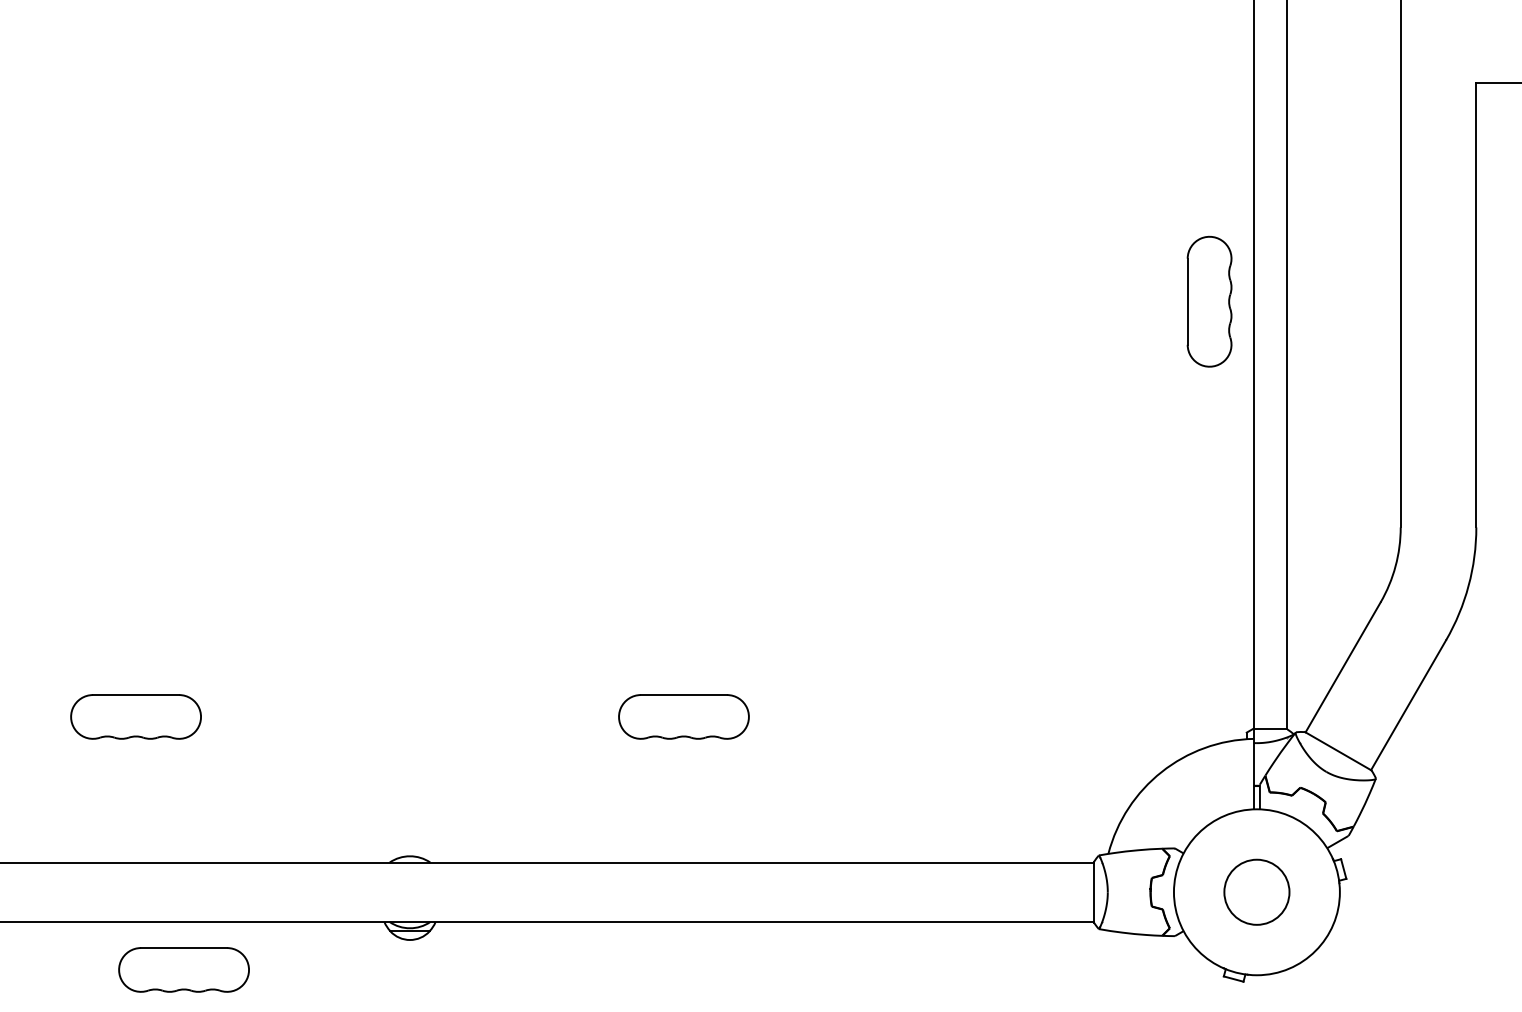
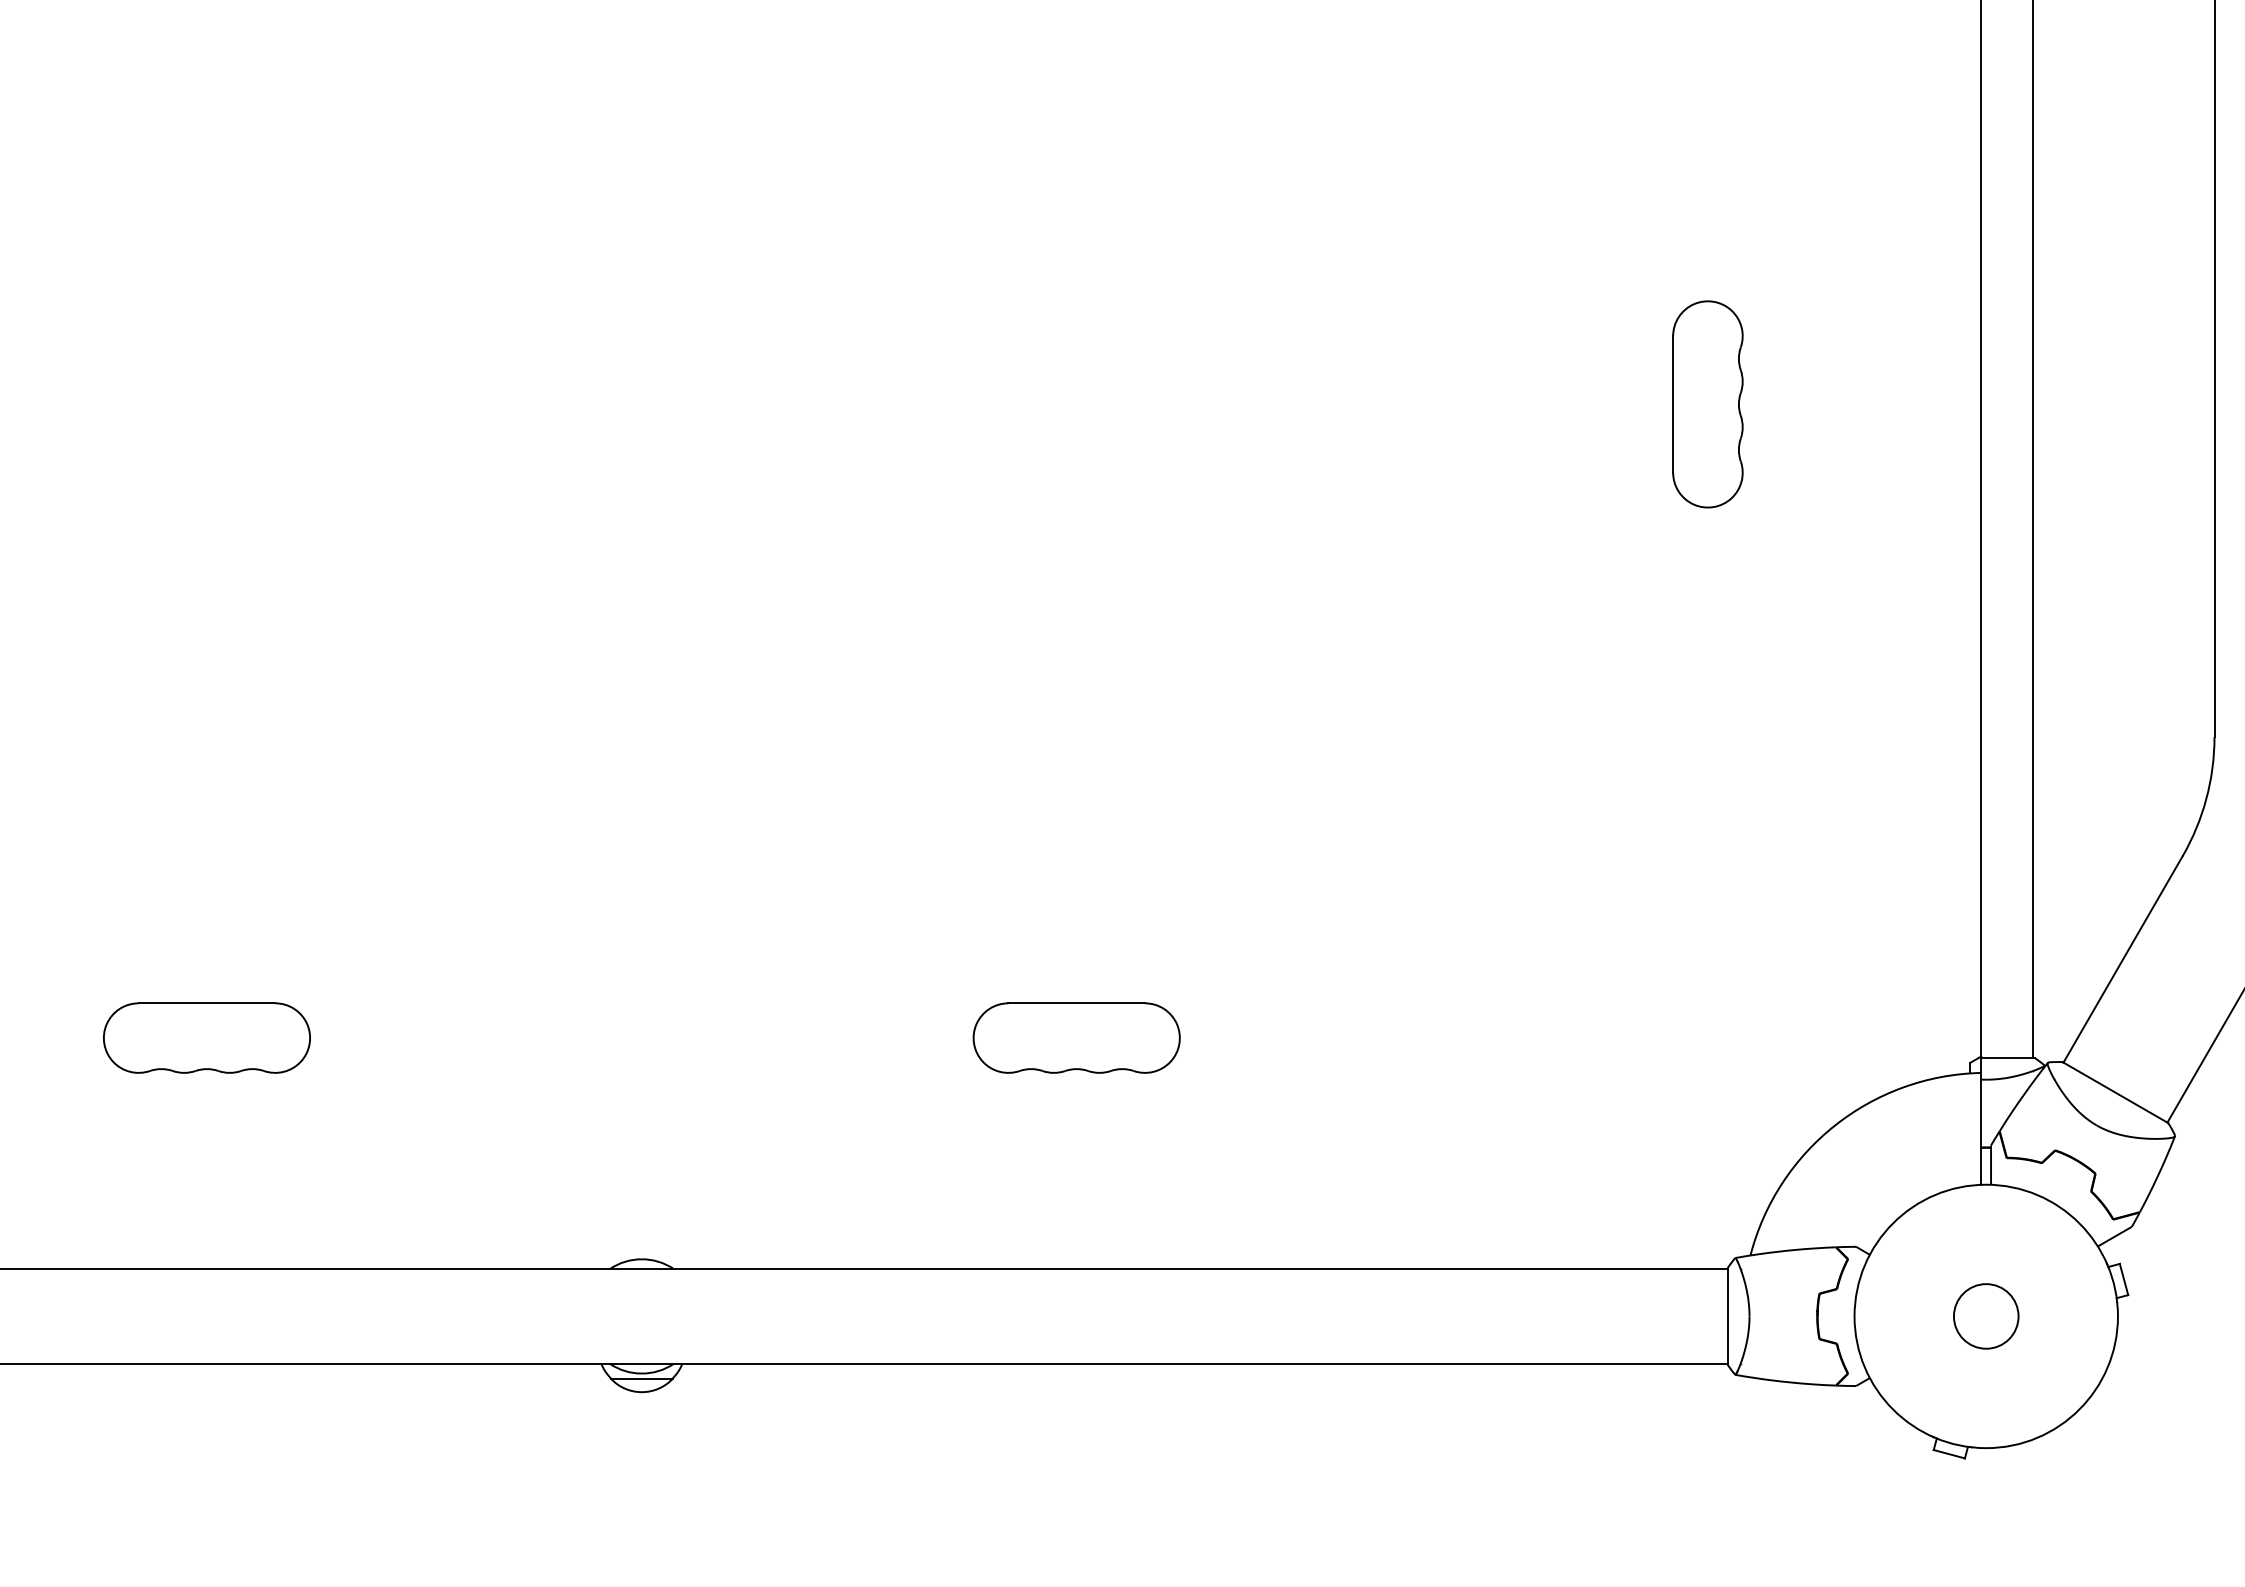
part: (1209, 301) -> (1707, 404), moved
circle: (1256, 891) -> (1985, 1315), size x0.62
part: (183, 969) -> (282, 1439), removed

